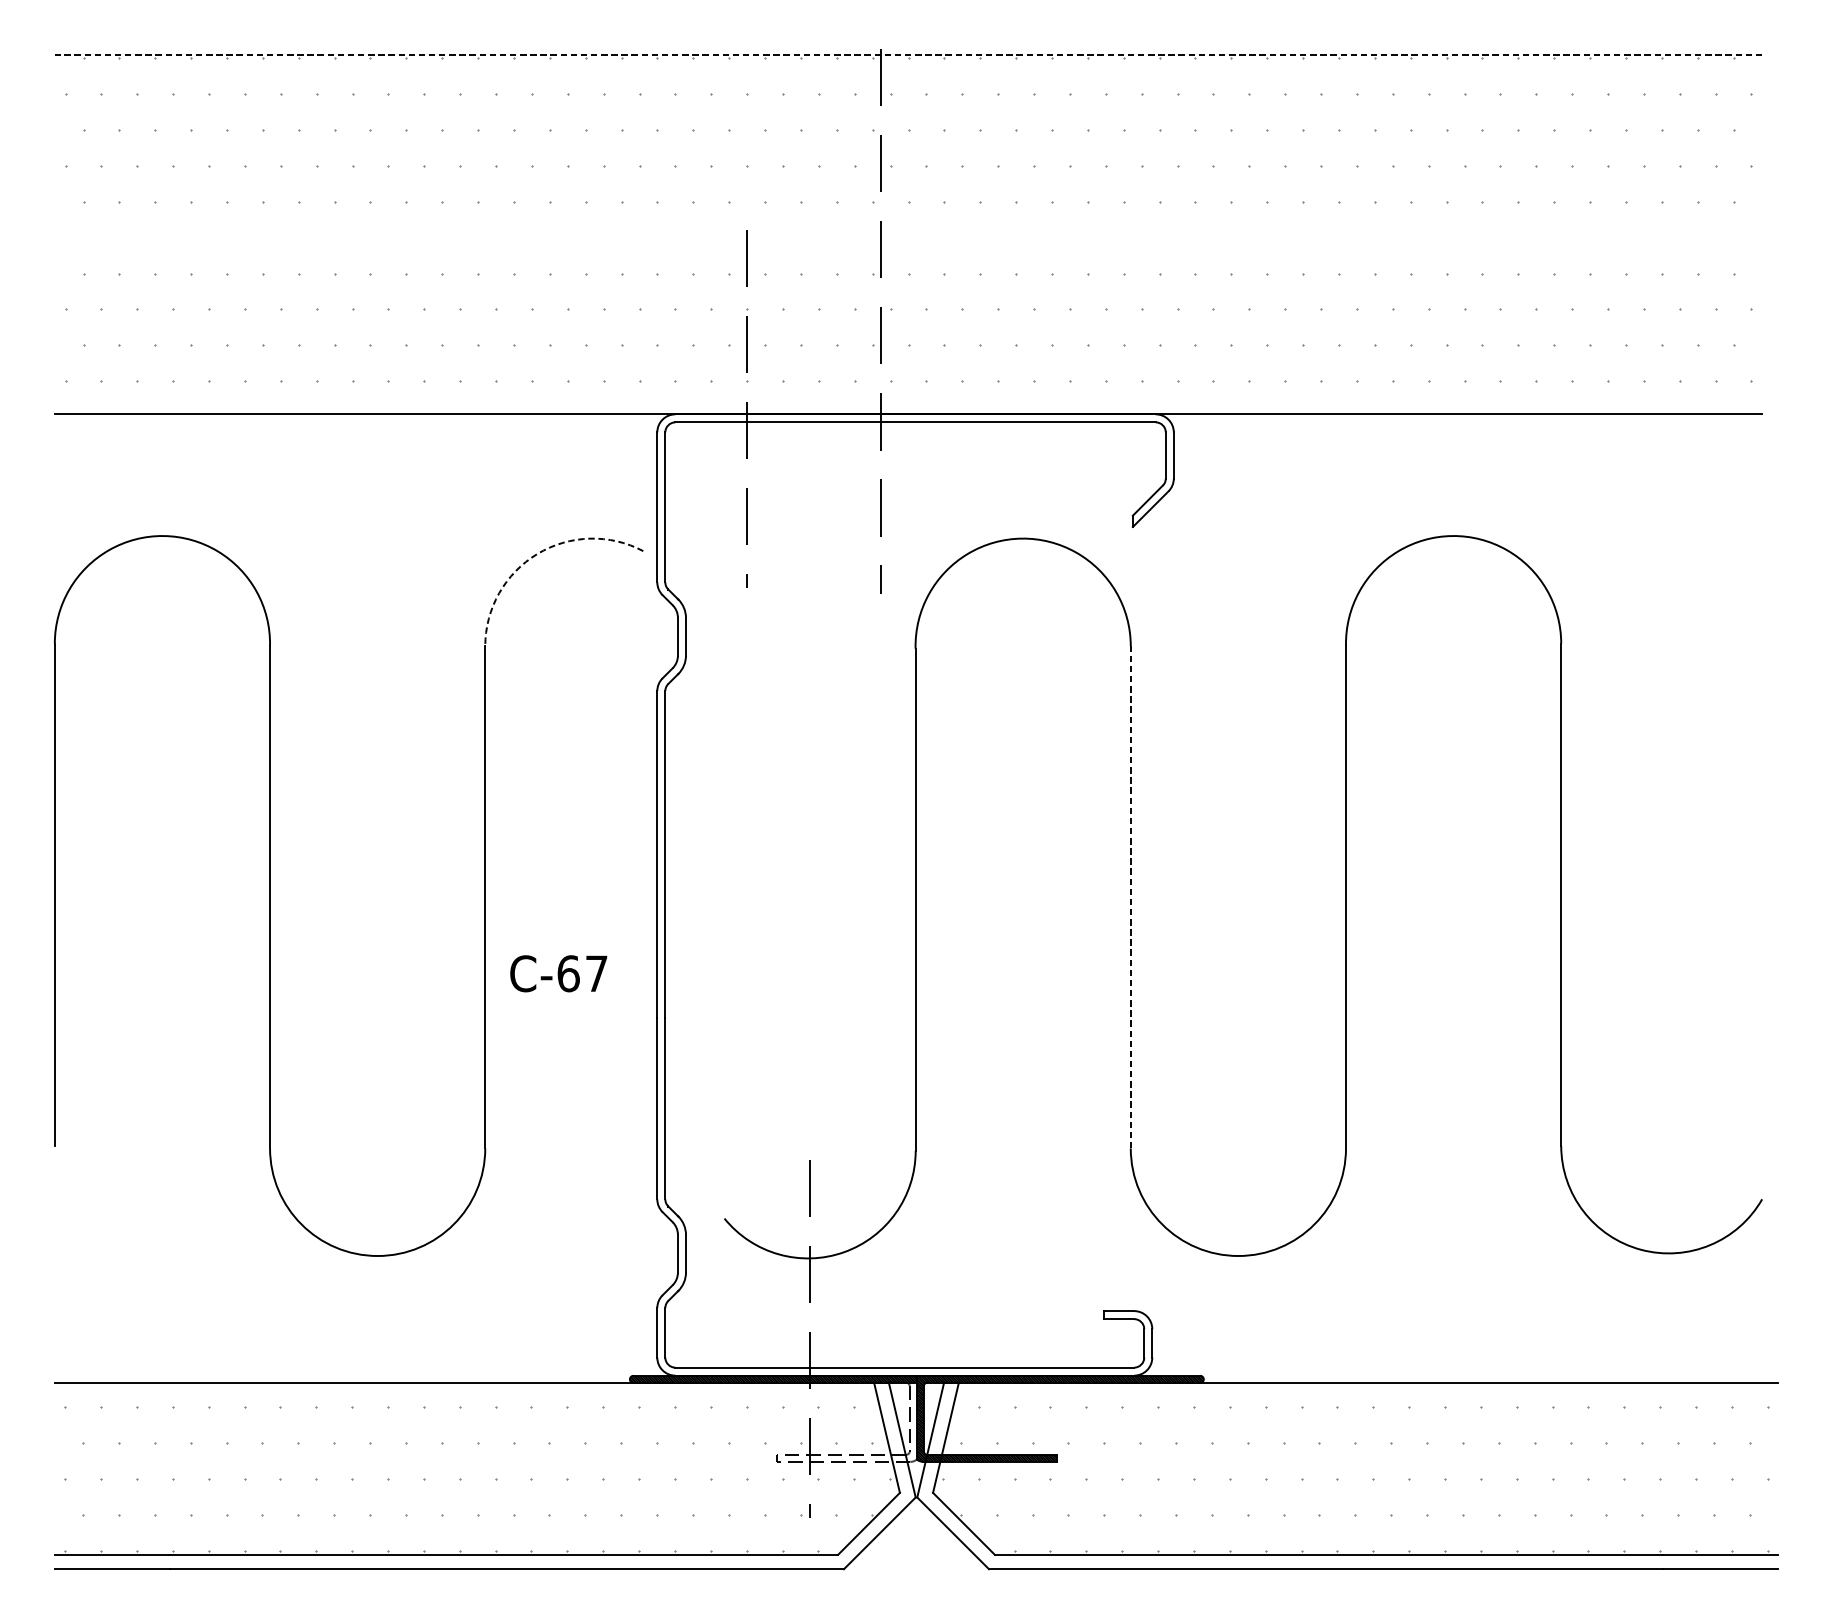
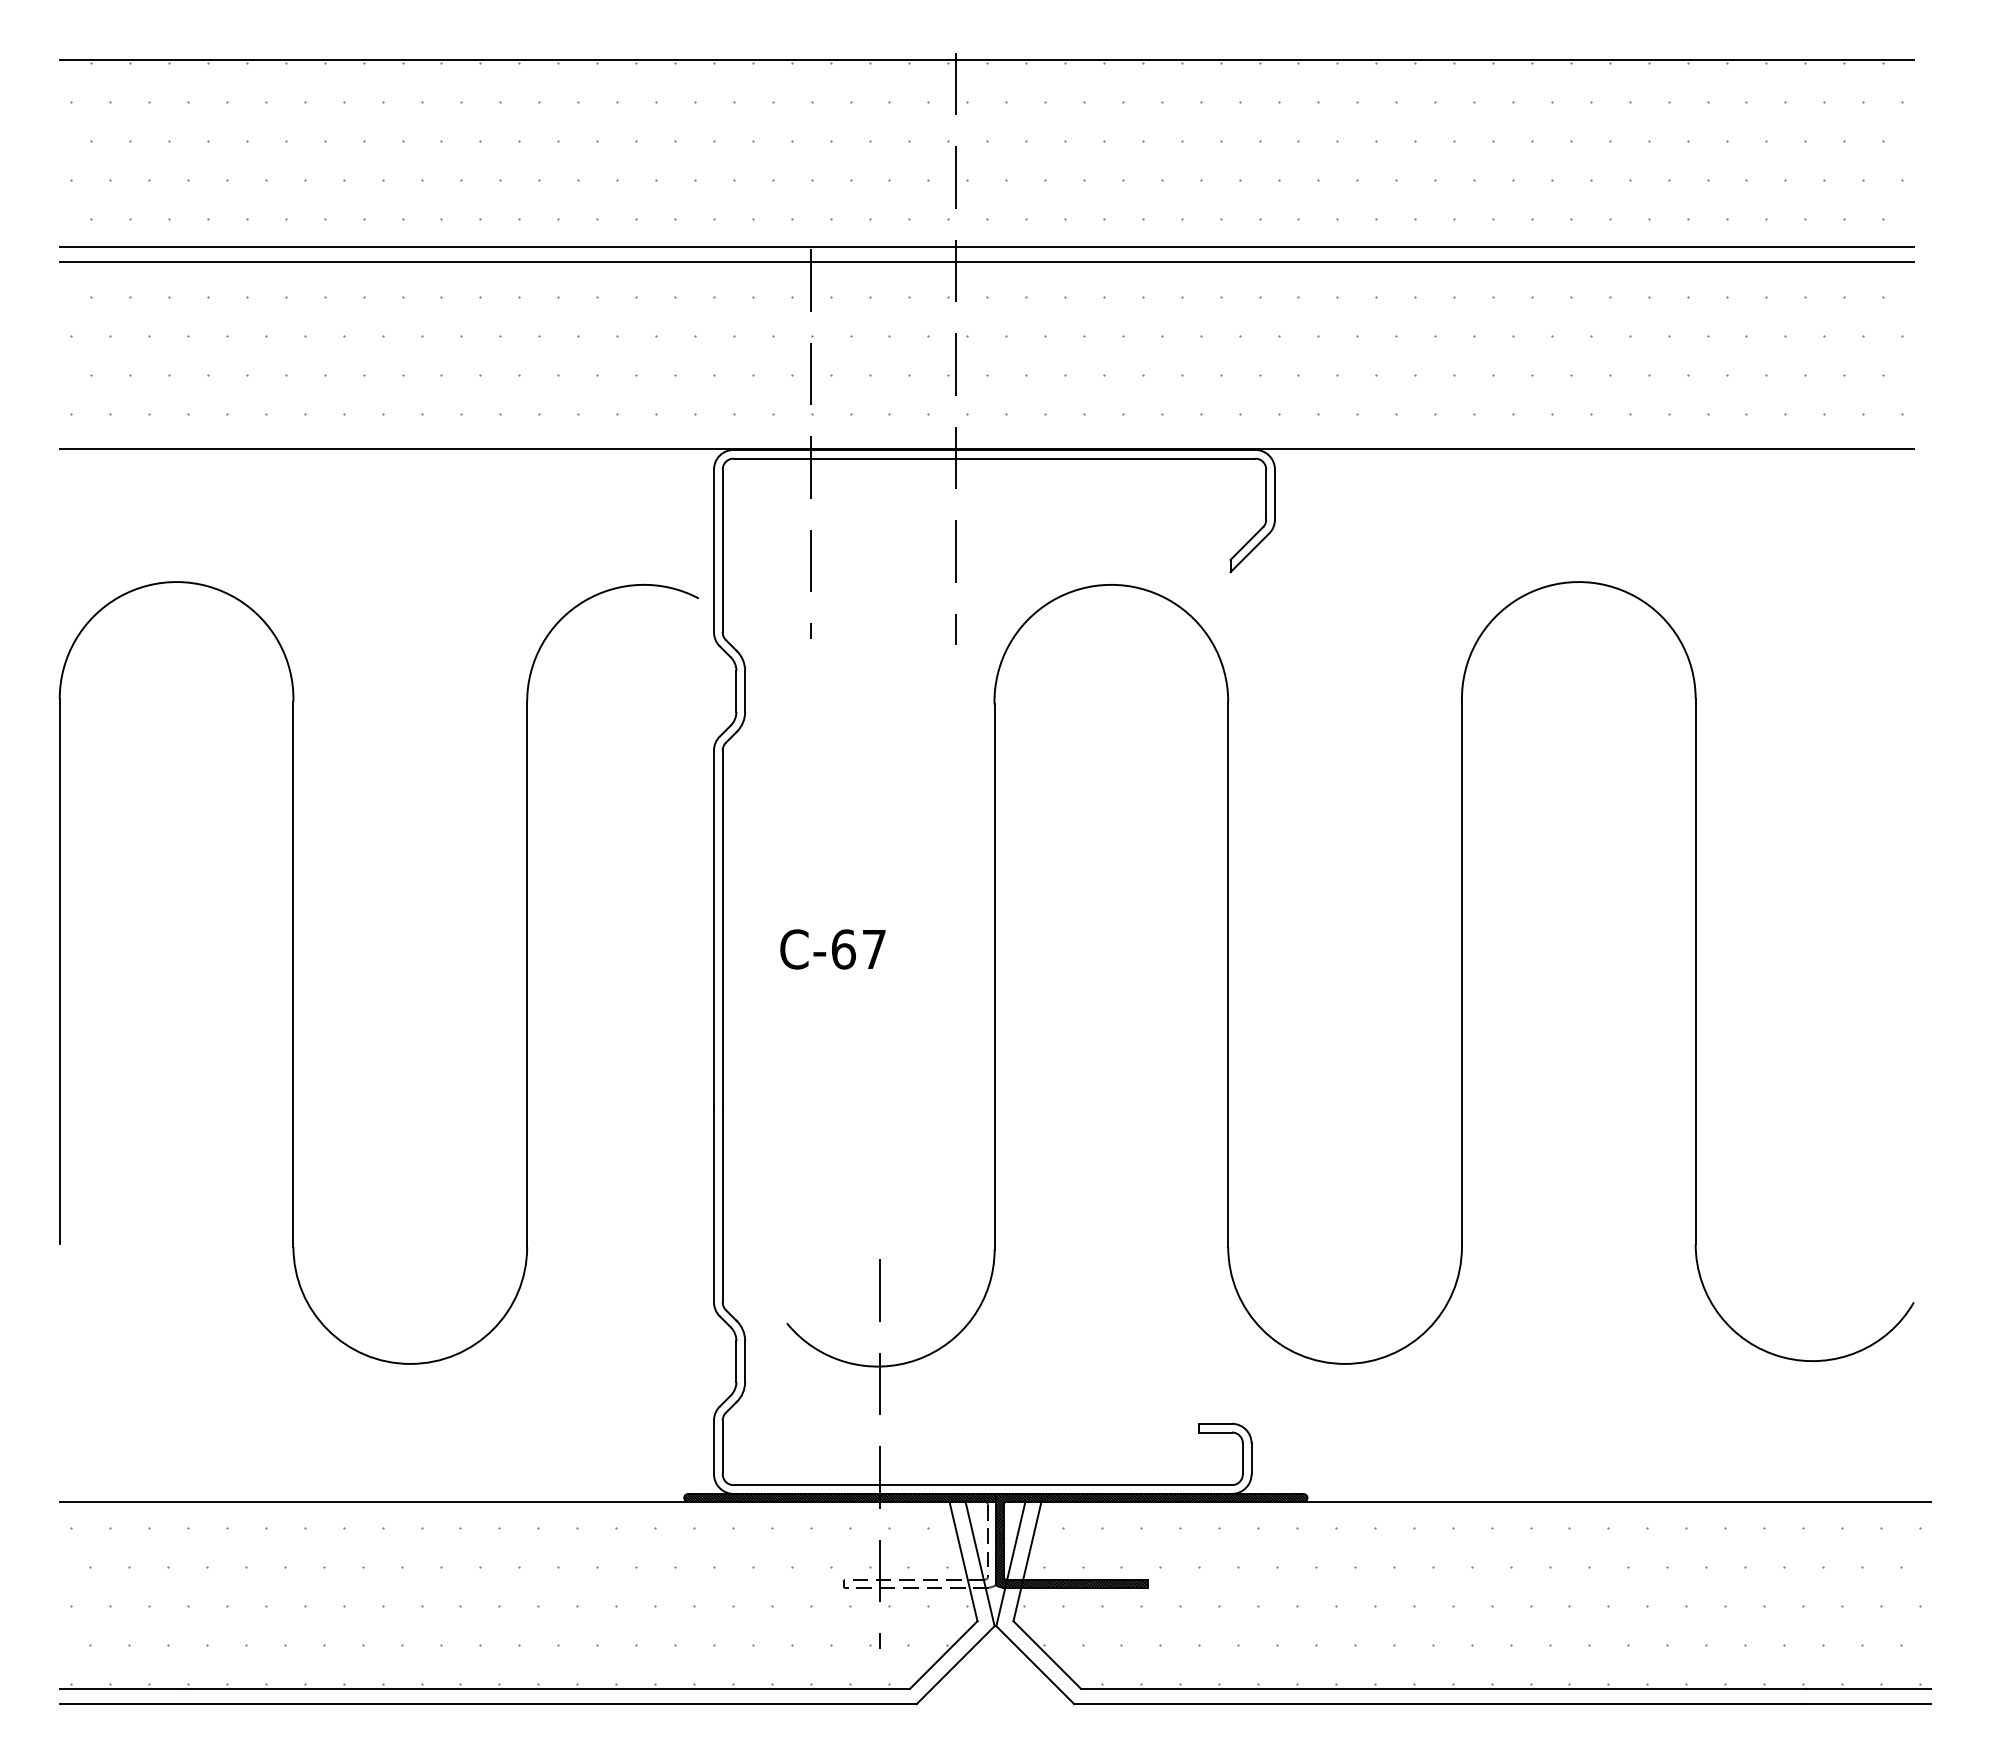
line: (908, 54) -> (986, 59), dashed -> solid
line: (908, 227) -> (986, 246), added
line: (908, 241) -> (986, 262), added
arc: (537, 553) -> (583, 601), dashed -> solid
line: (1131, 897) -> (1228, 974), dashed -> solid
text: (558, 973) -> (832, 949), moved

